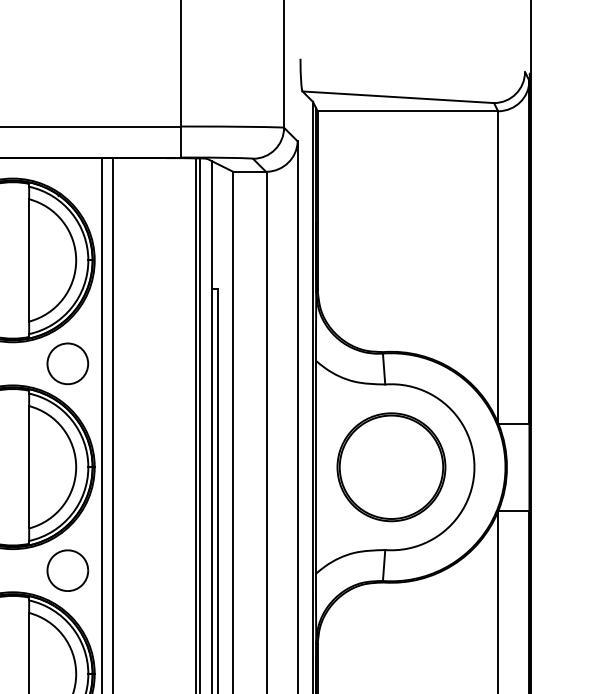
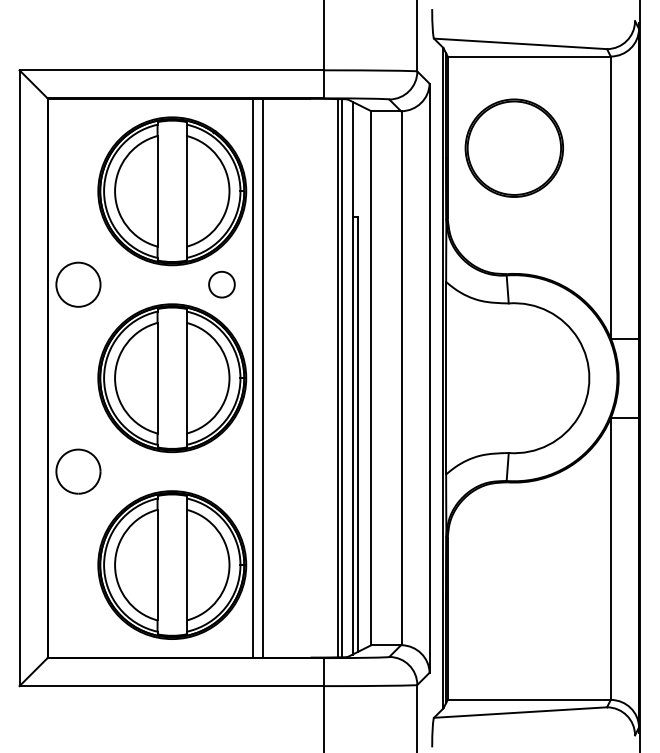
circle: (67, 363) -> (221, 284), size x0.7
part: (390, 466) -> (513, 147), moved
part: (67, 570) -> (221, 471), removed

